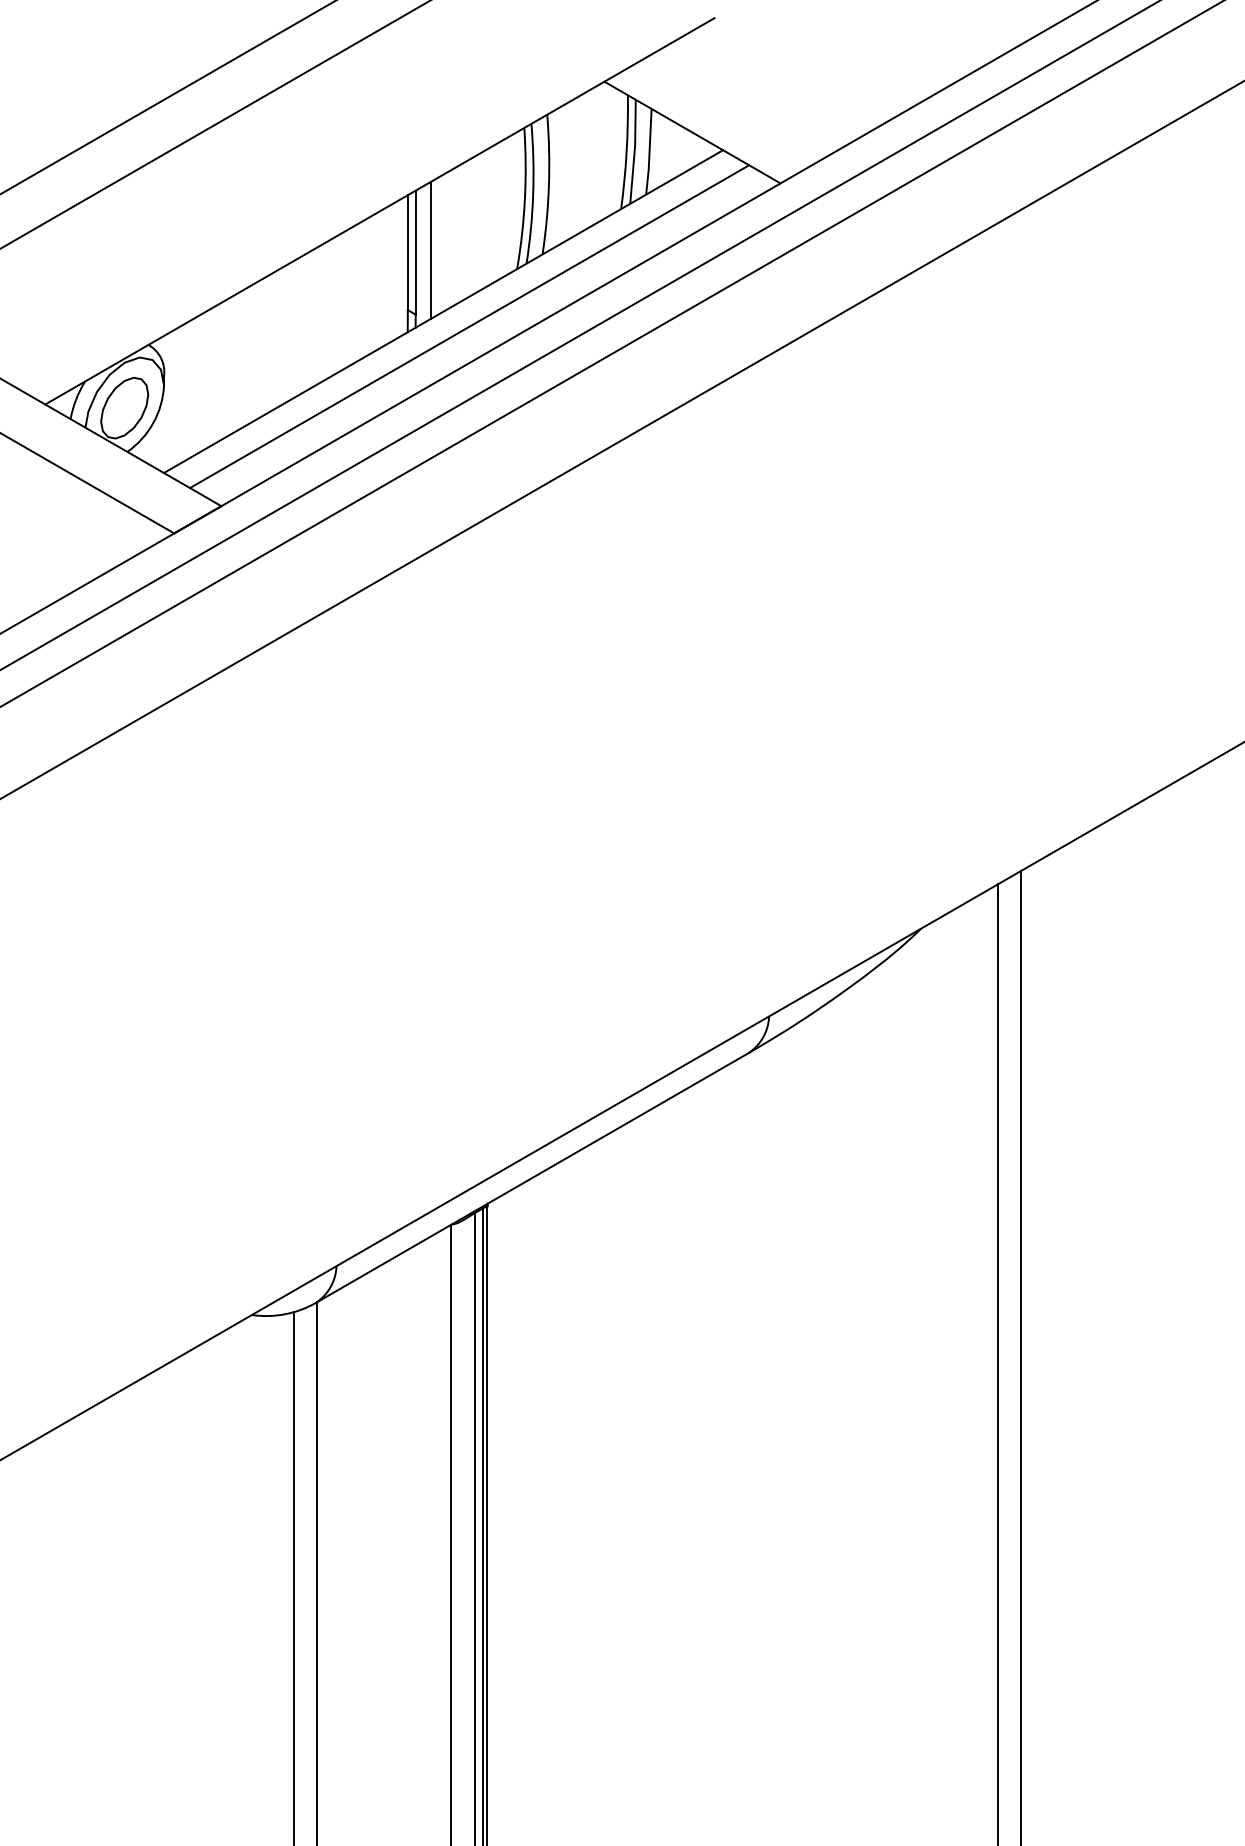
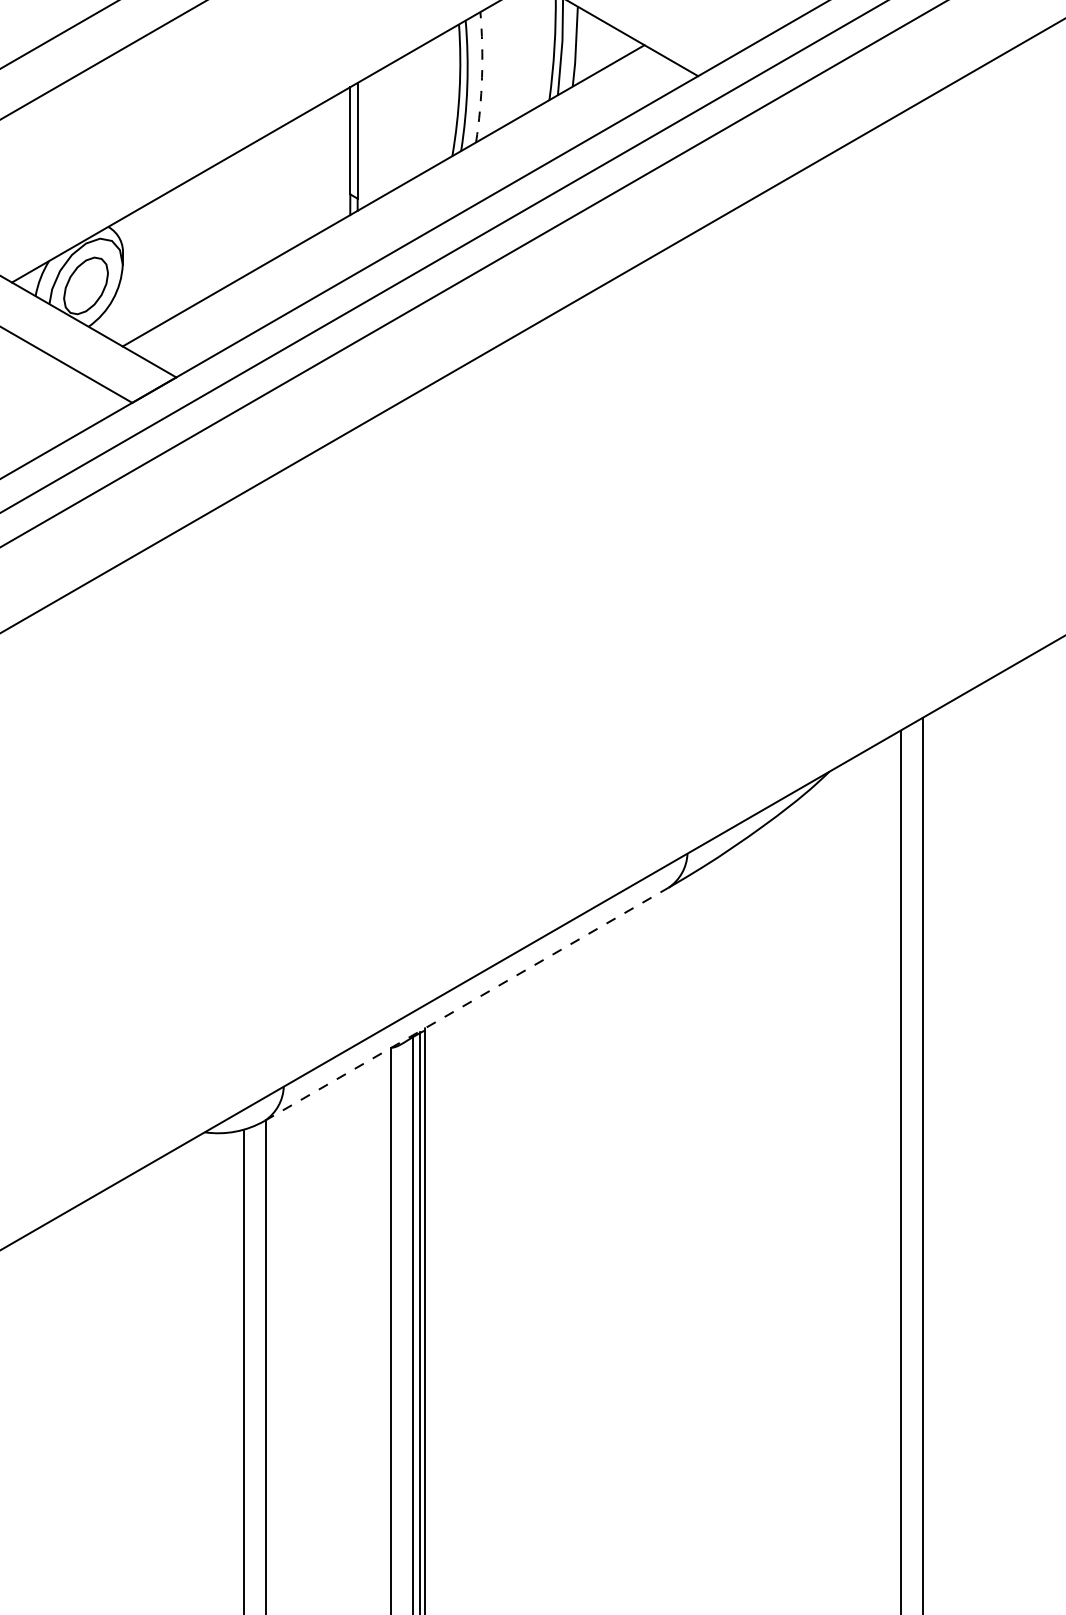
arc: (548, 184) -> (481, 77), solid -> dashed
line: (431, 249) -> (372, 137), removed
line: (469, 326) -> (407, 209), removed
line: (532, 1177) -> (466, 1003), solid -> dashed

